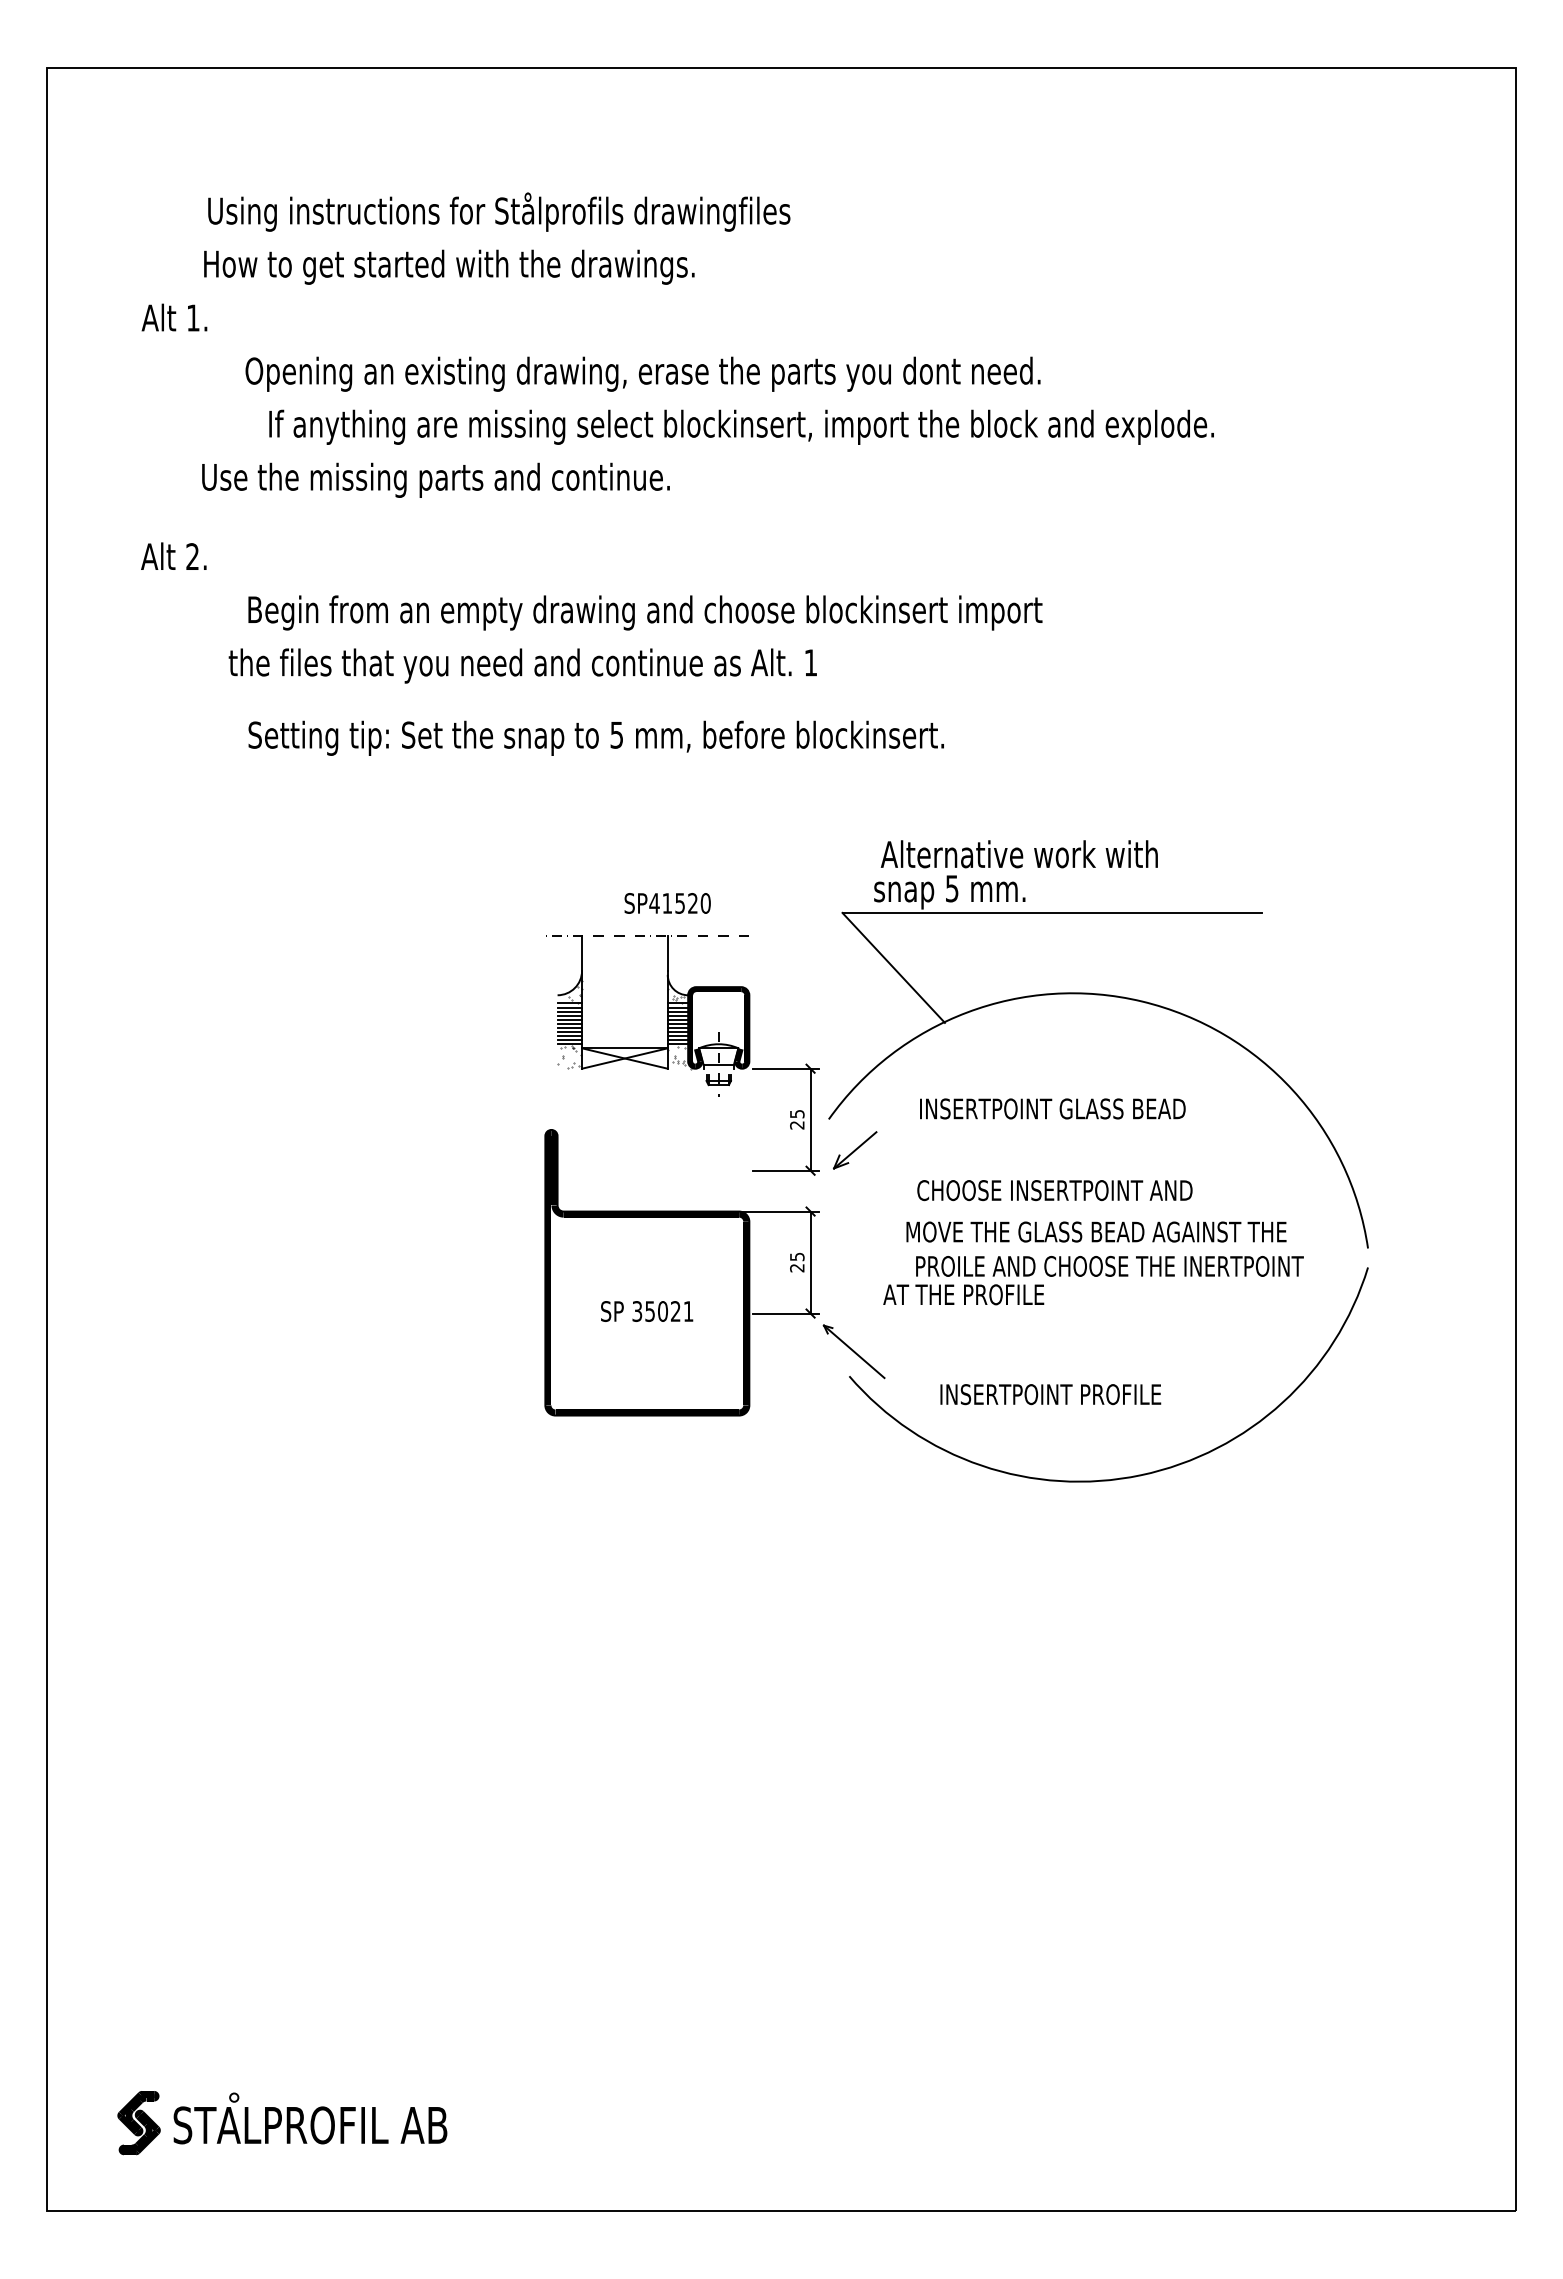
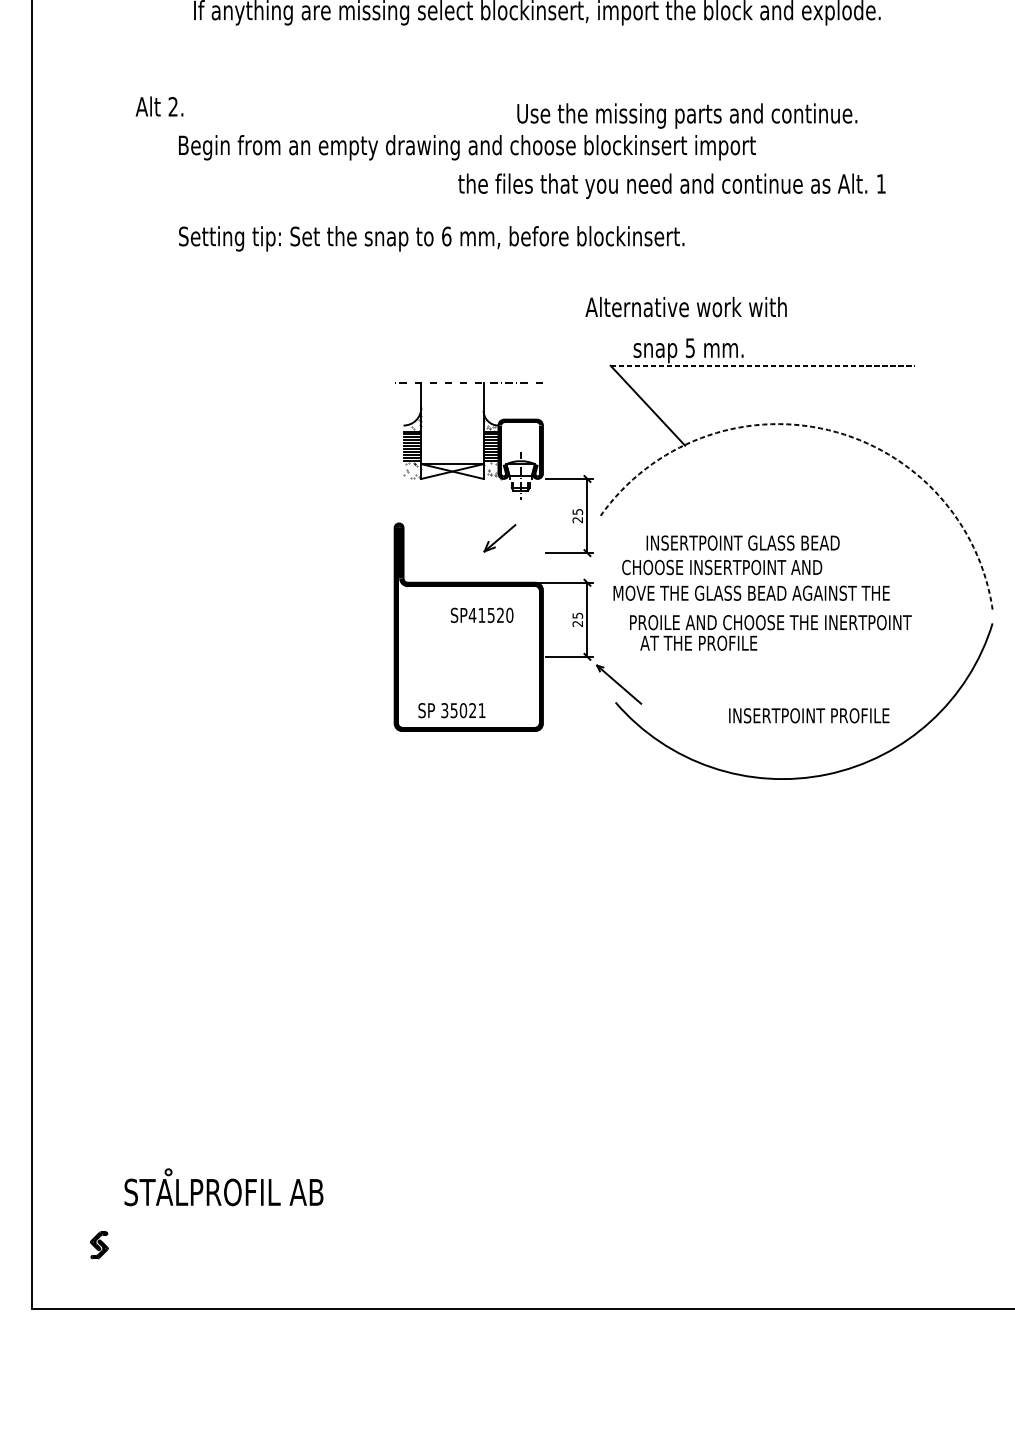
text: (435, 479) -> (686, 115), moved
text: (173, 555) -> (159, 105), moved
text: (522, 665) -> (671, 185), moved
text: (616, 734) -> (446, 236), 5 -> 6
text: (1018, 854) -> (685, 307), moved
text: (667, 903) -> (482, 615), moved
line: (1052, 912) -> (763, 365), solid -> dashed
arc: (1142, 1001) -> (828, 430), solid -> dashed
text: (1052, 1108) -> (742, 542), moved
part: (855, 1150) -> (500, 538), moved
text: (1054, 1190) -> (721, 567), moved
text: (1096, 1231) -> (751, 592), moved
text: (1109, 1265) -> (770, 621), moved
text: (647, 1311) -> (452, 710), moved
text: (1050, 1394) -> (809, 715), moved
part: (310, 2118) -> (223, 1187), moved
part: (138, 2123) -> (98, 1245), size x0.6

